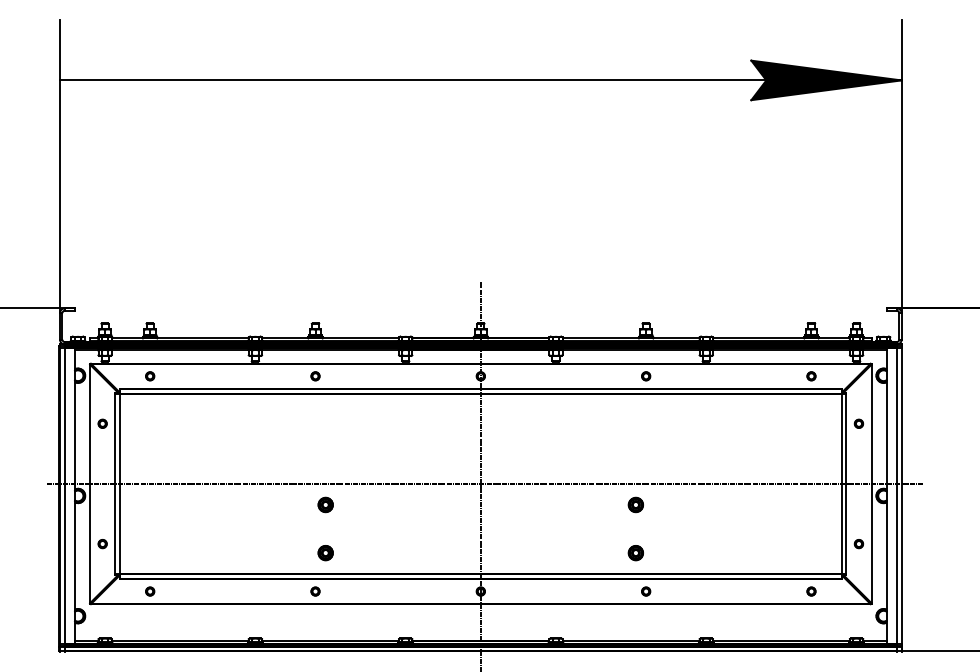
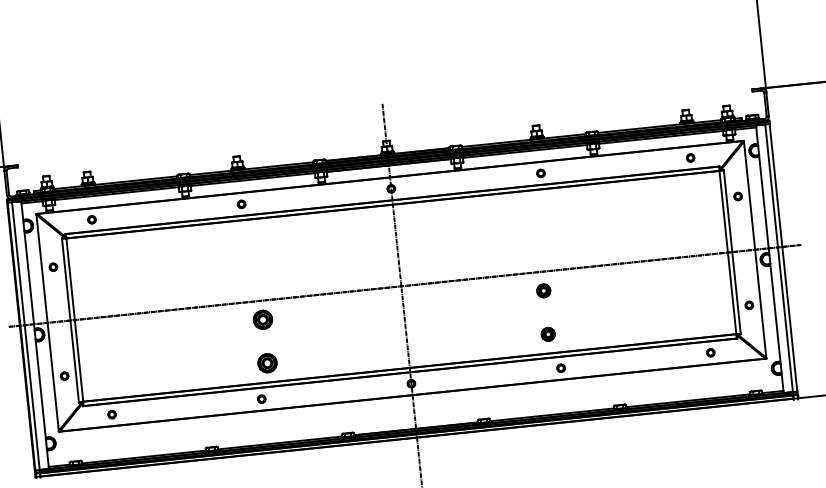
part: (325, 504) -> (262, 319), size x1.4
part: (325, 553) -> (267, 363), size x1.4

